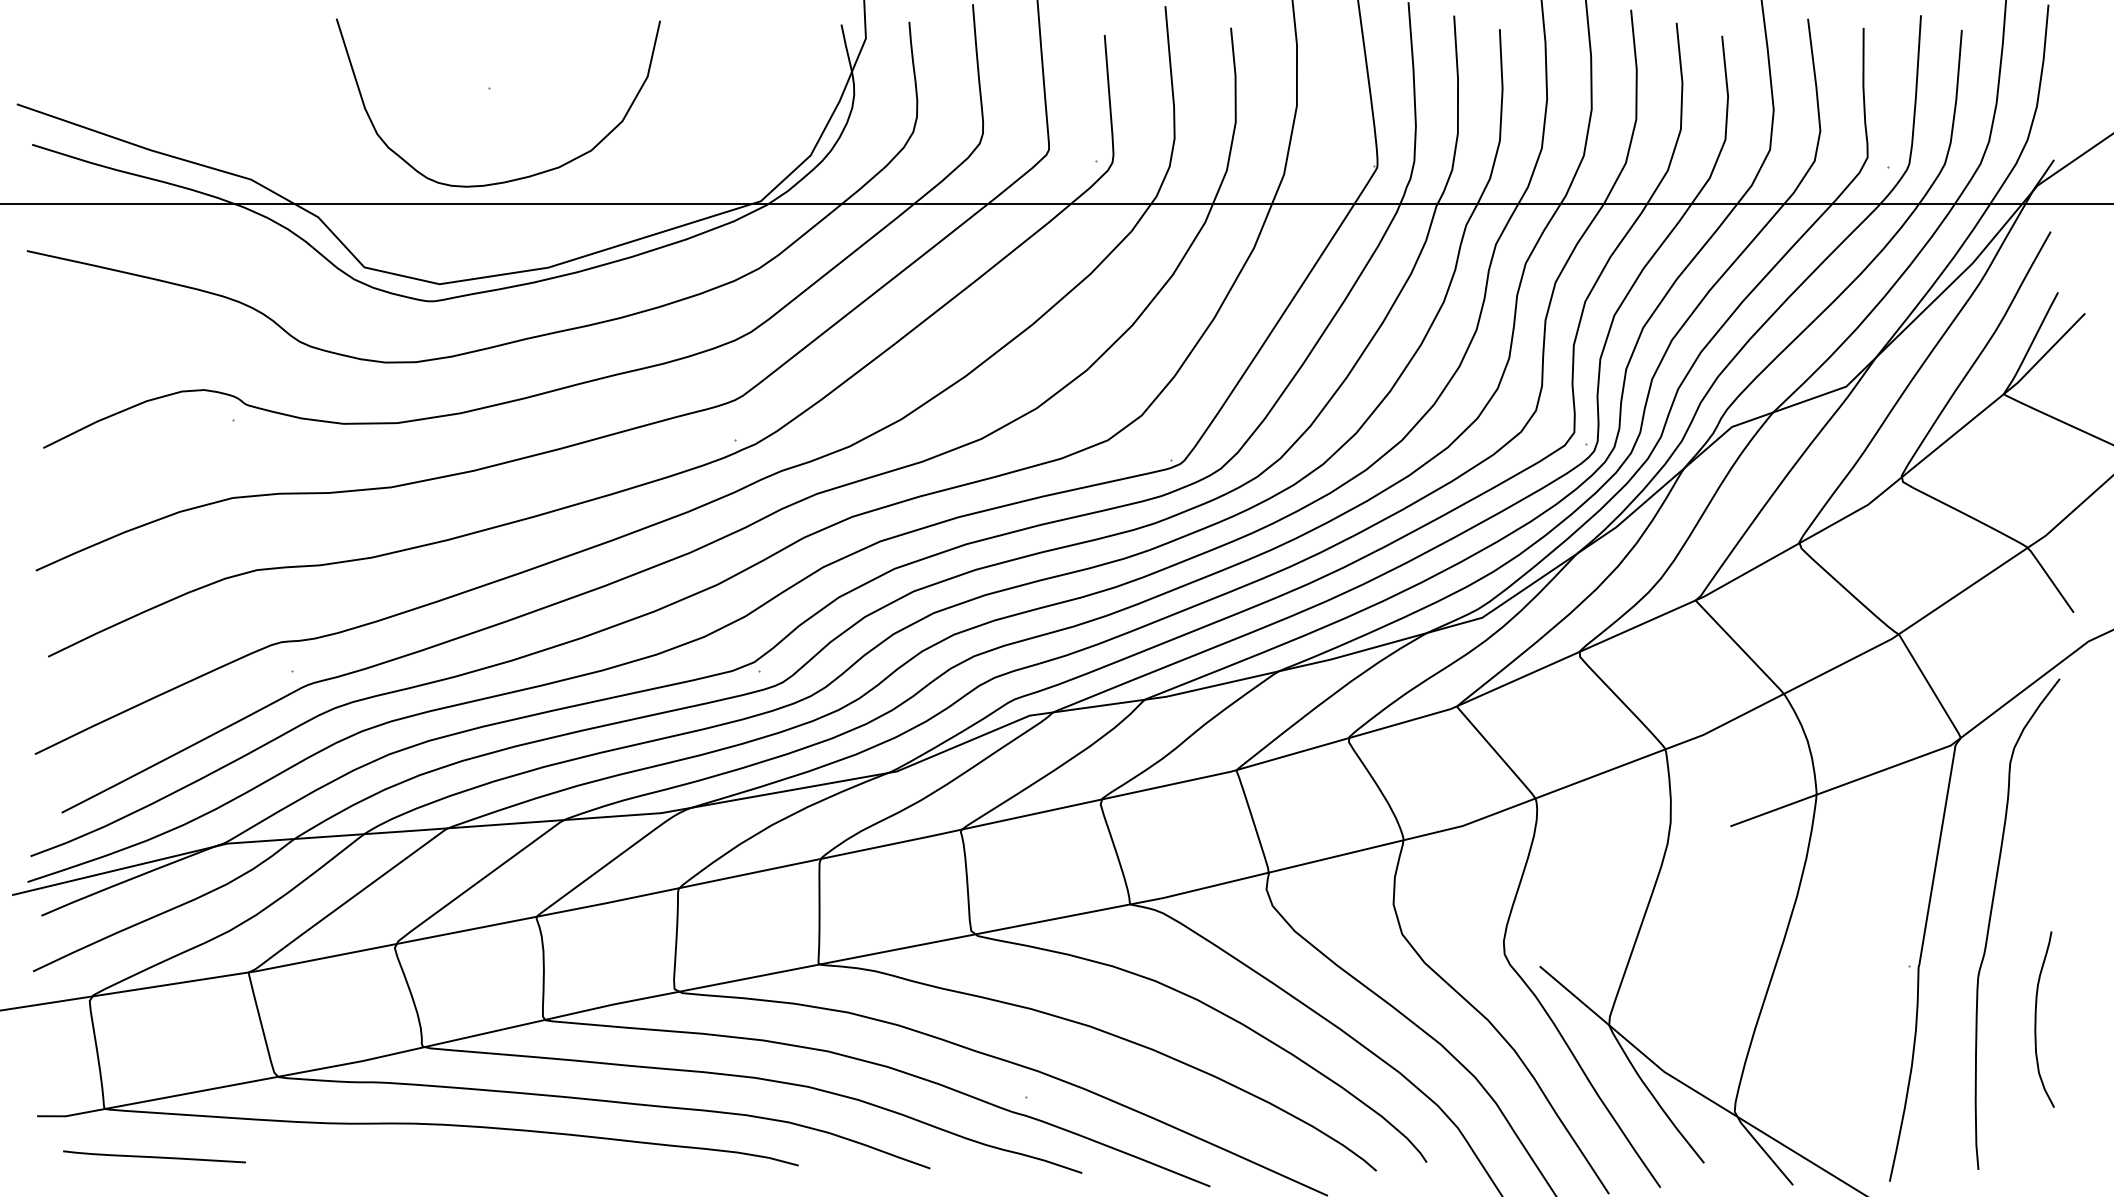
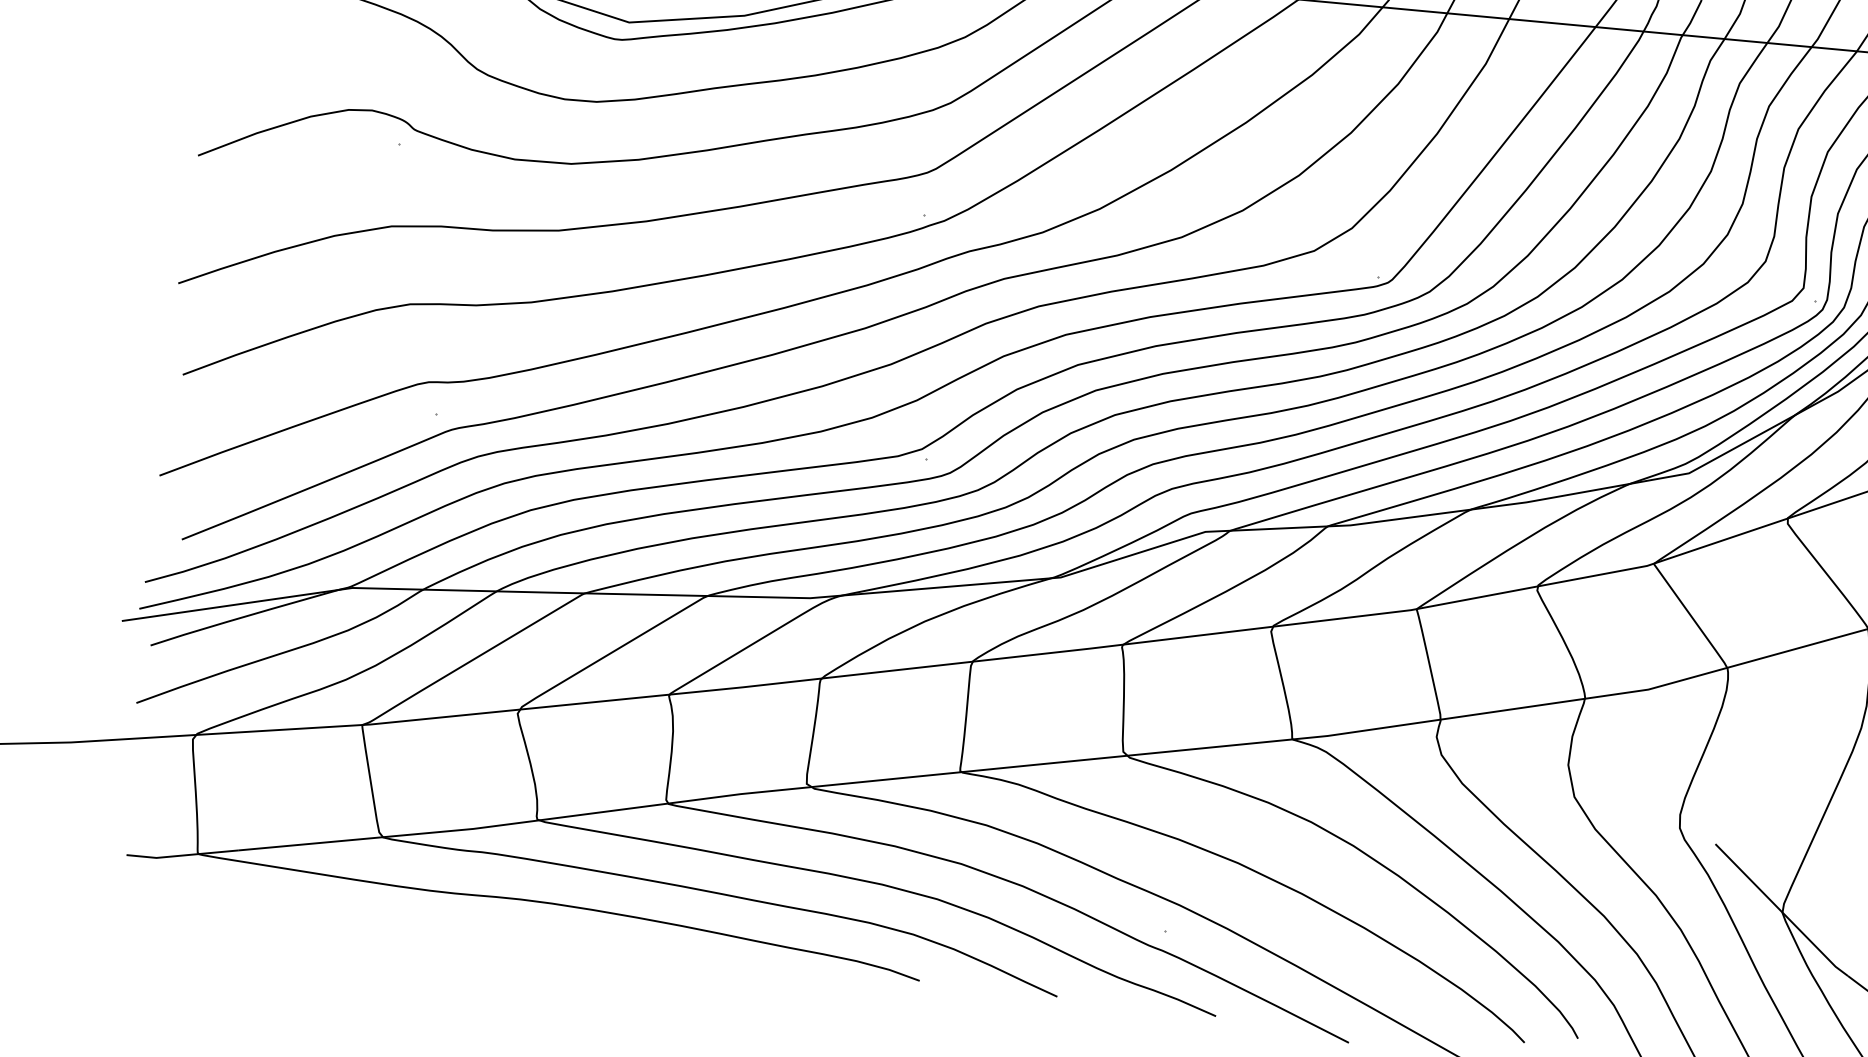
curve: (154, 1156) -> (245, 908), removed

